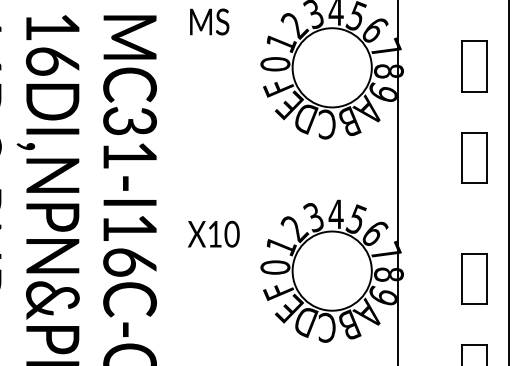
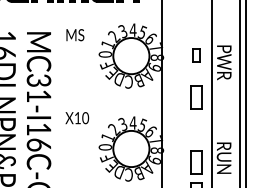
part: (474, 66) -> (196, 55), size x0.6
text: (214, 235) -> (77, 118), moved
part: (474, 278) -> (196, 162), moved

